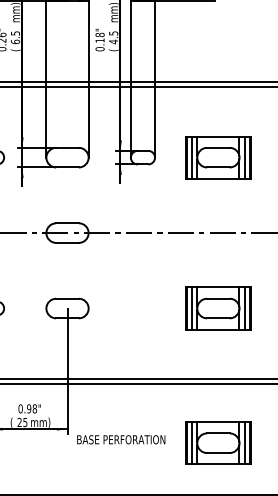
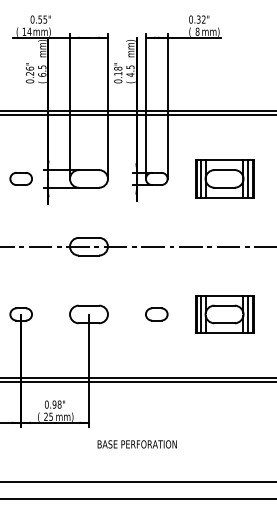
part: (142, 308) -> (156, 314), added
text: (120, 439) -> (136, 444), moved
part: (218, 443) -> (224, 435), removed

